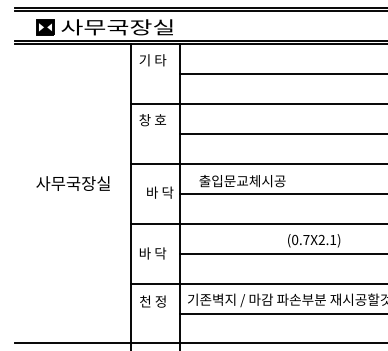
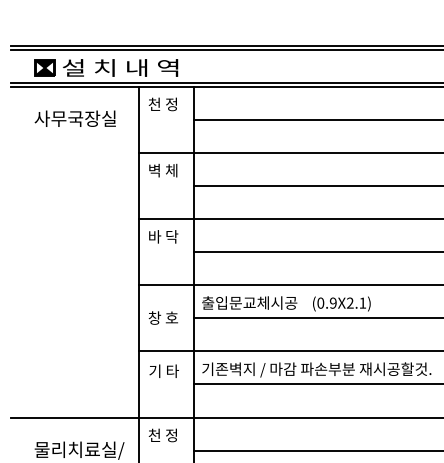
text: (116, 26) -> (123, 67), 사무국장실 -> 설 치 내 역
text: (152, 60) -> (163, 104), 기 타 -> 천 정
text: (152, 120) -> (163, 170), 창 호 -> 벽 체
text: (242, 180) -> (249, 302), moved
text: (72, 183) -> (74, 118), moved
text: (160, 192) -> (163, 236), moved
text: (305, 239) -> (332, 302), (0.7X2.1) -> (0.9X2.1)
text: (152, 252) -> (163, 317), 바 닥 -> 창 호
text: (152, 300) -> (163, 370), 천 정 -> 기 타

